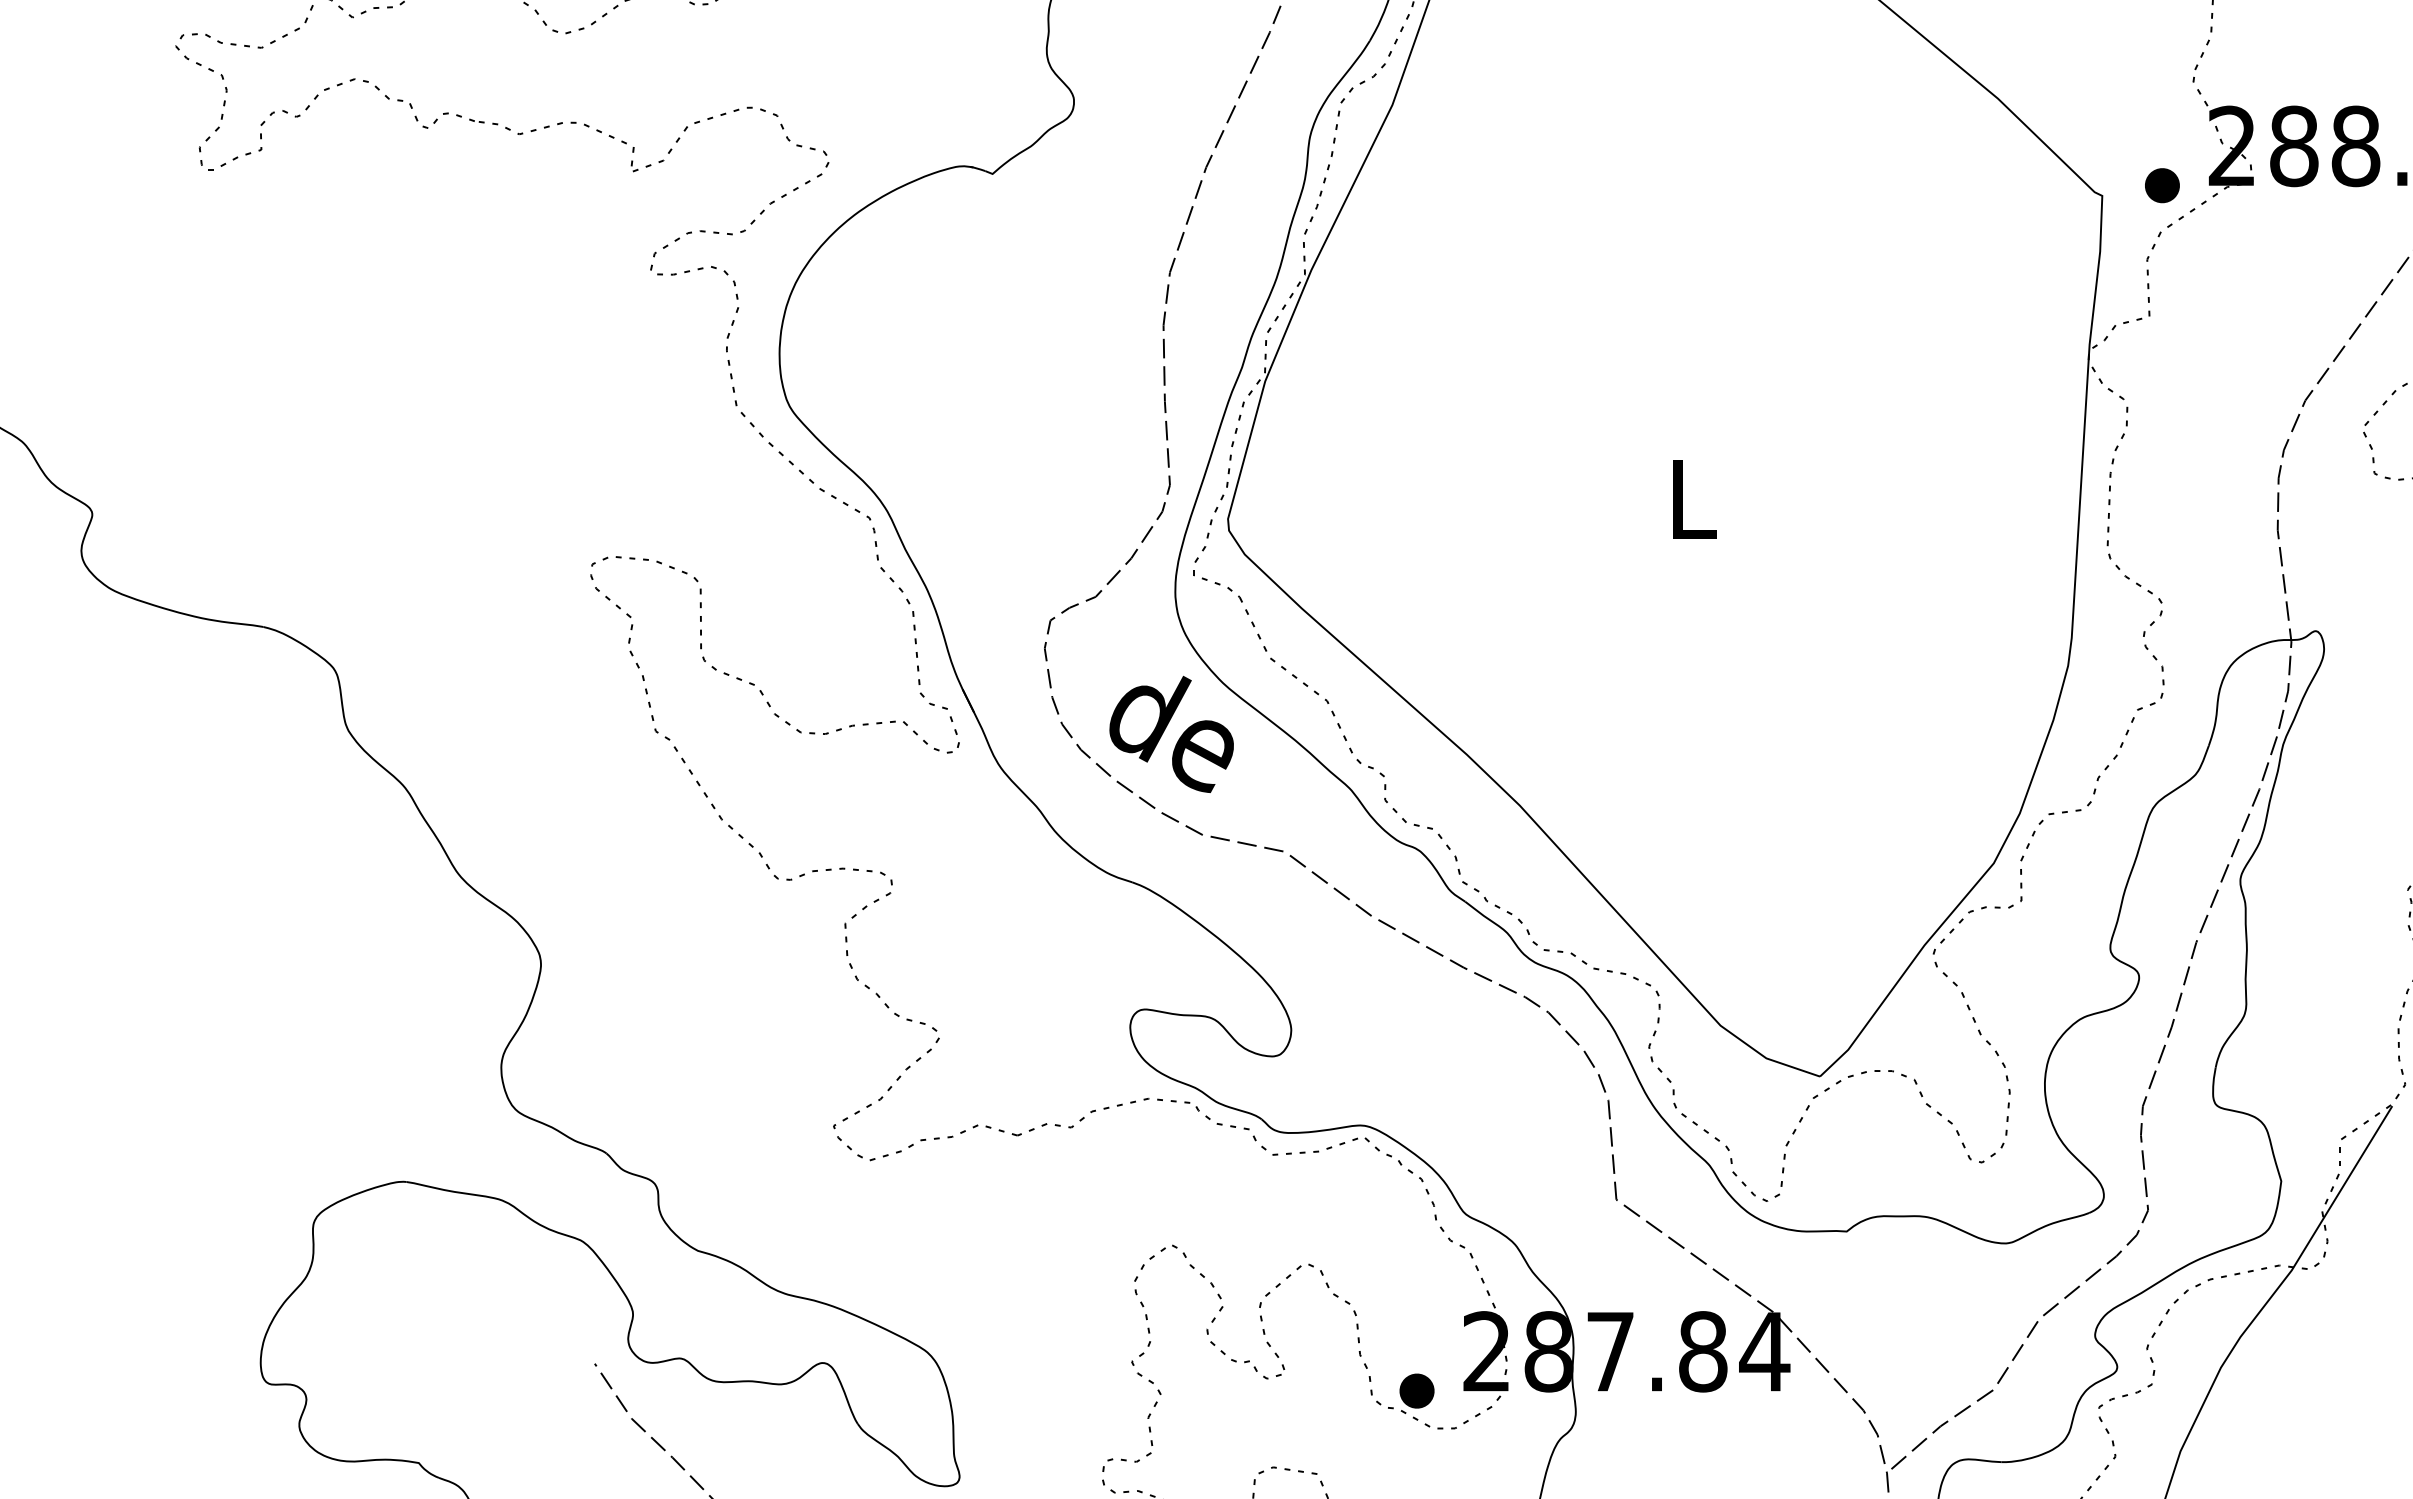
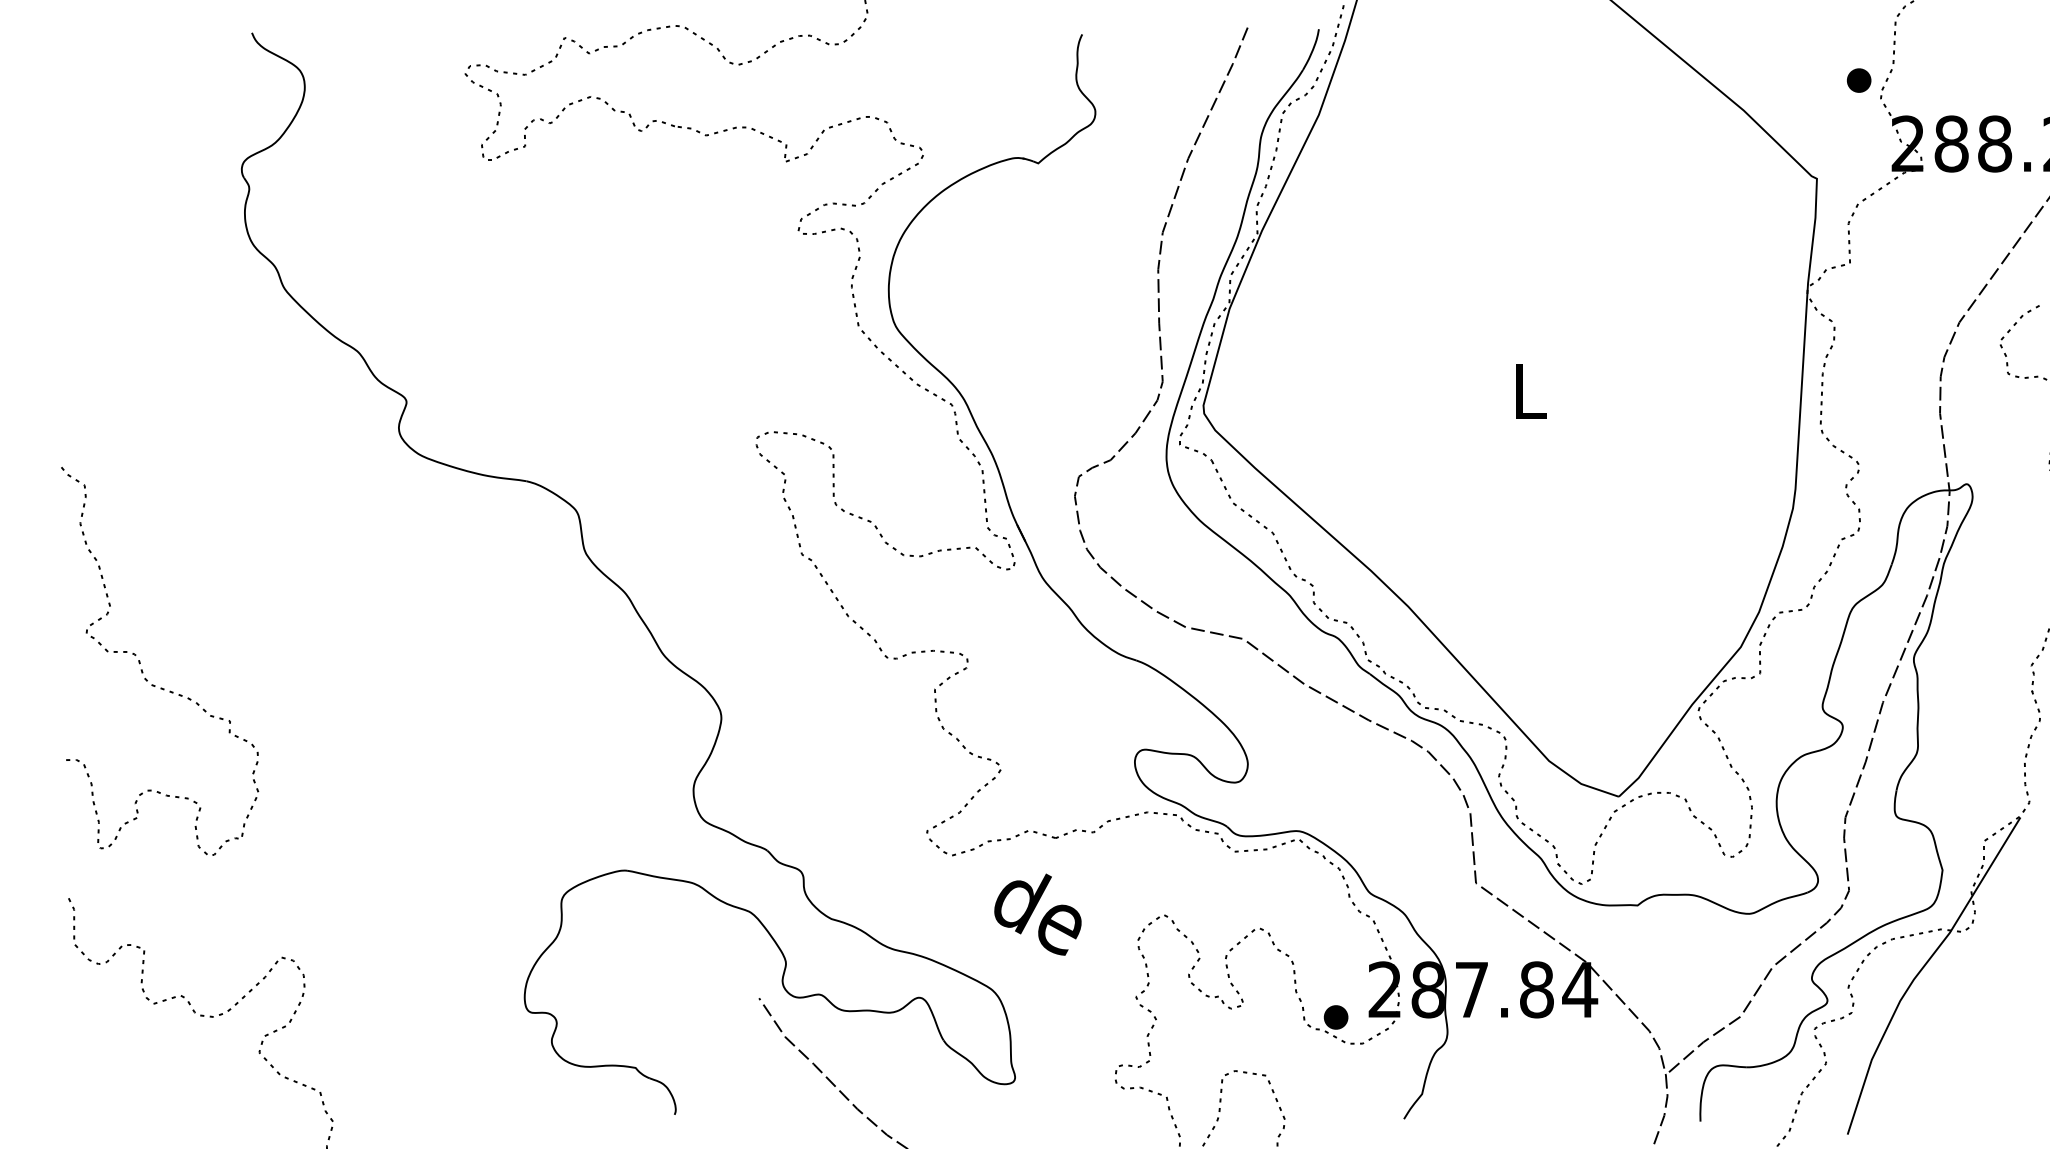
part: (2162, 185) -> (1859, 80), moved
text: (1171, 734) -> (1037, 914), moved

